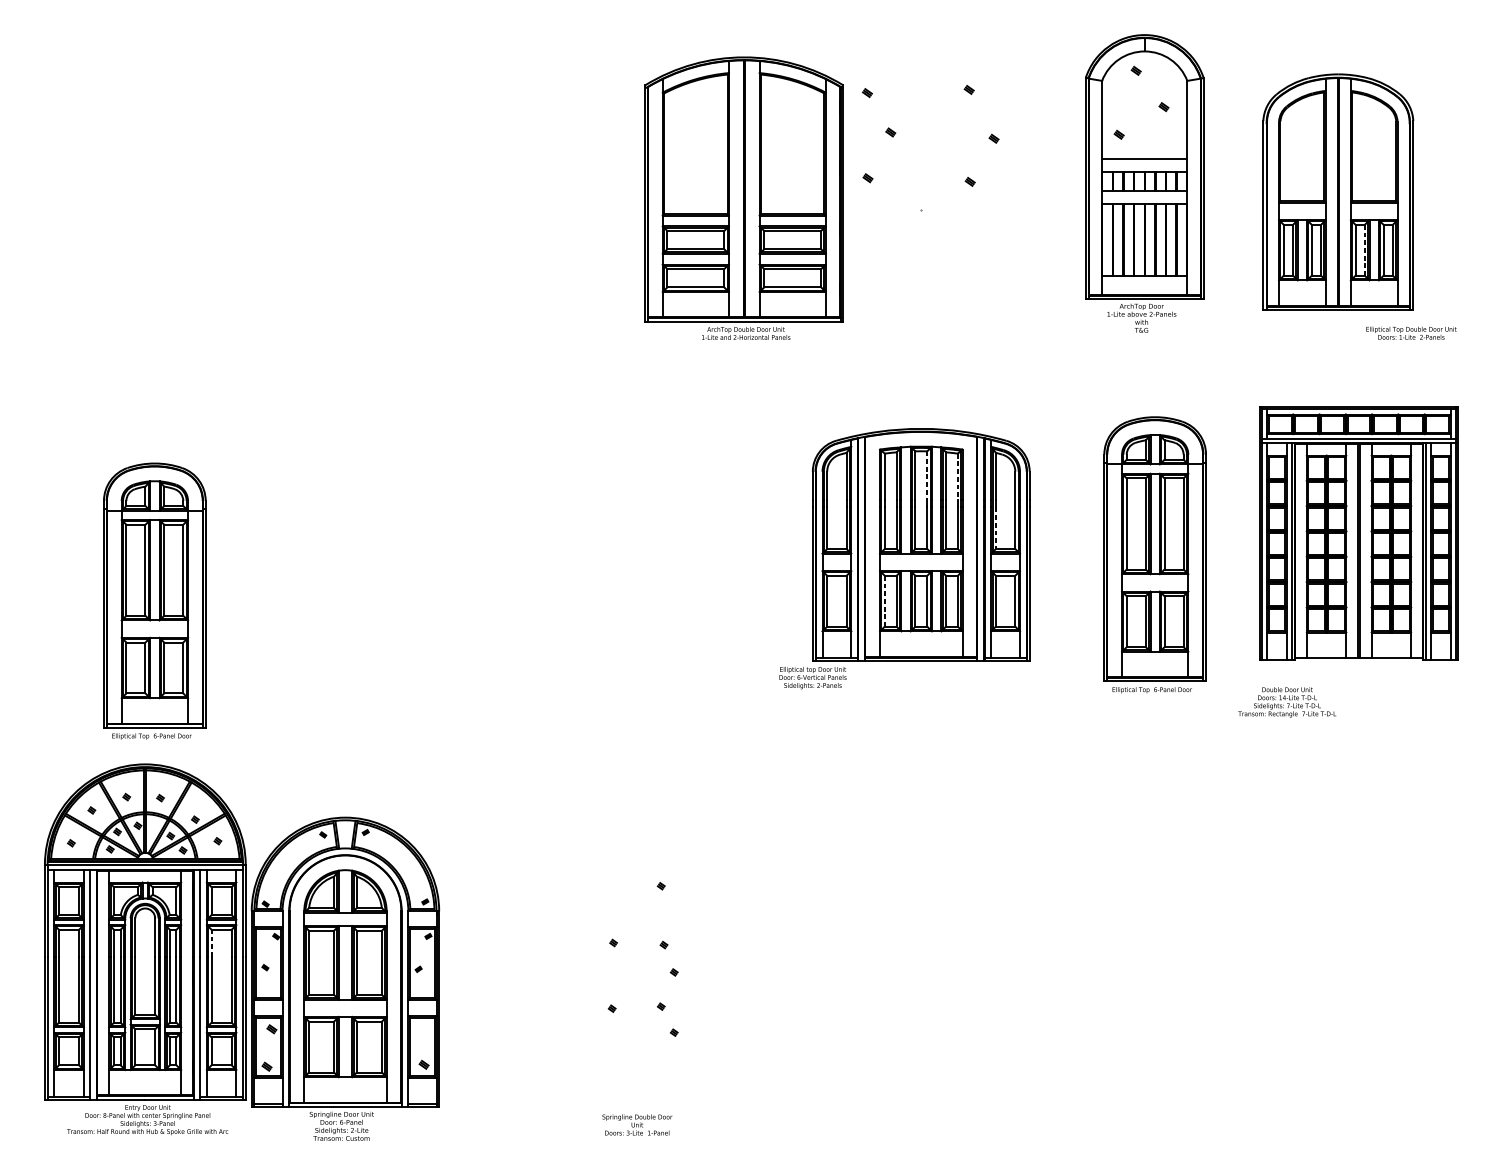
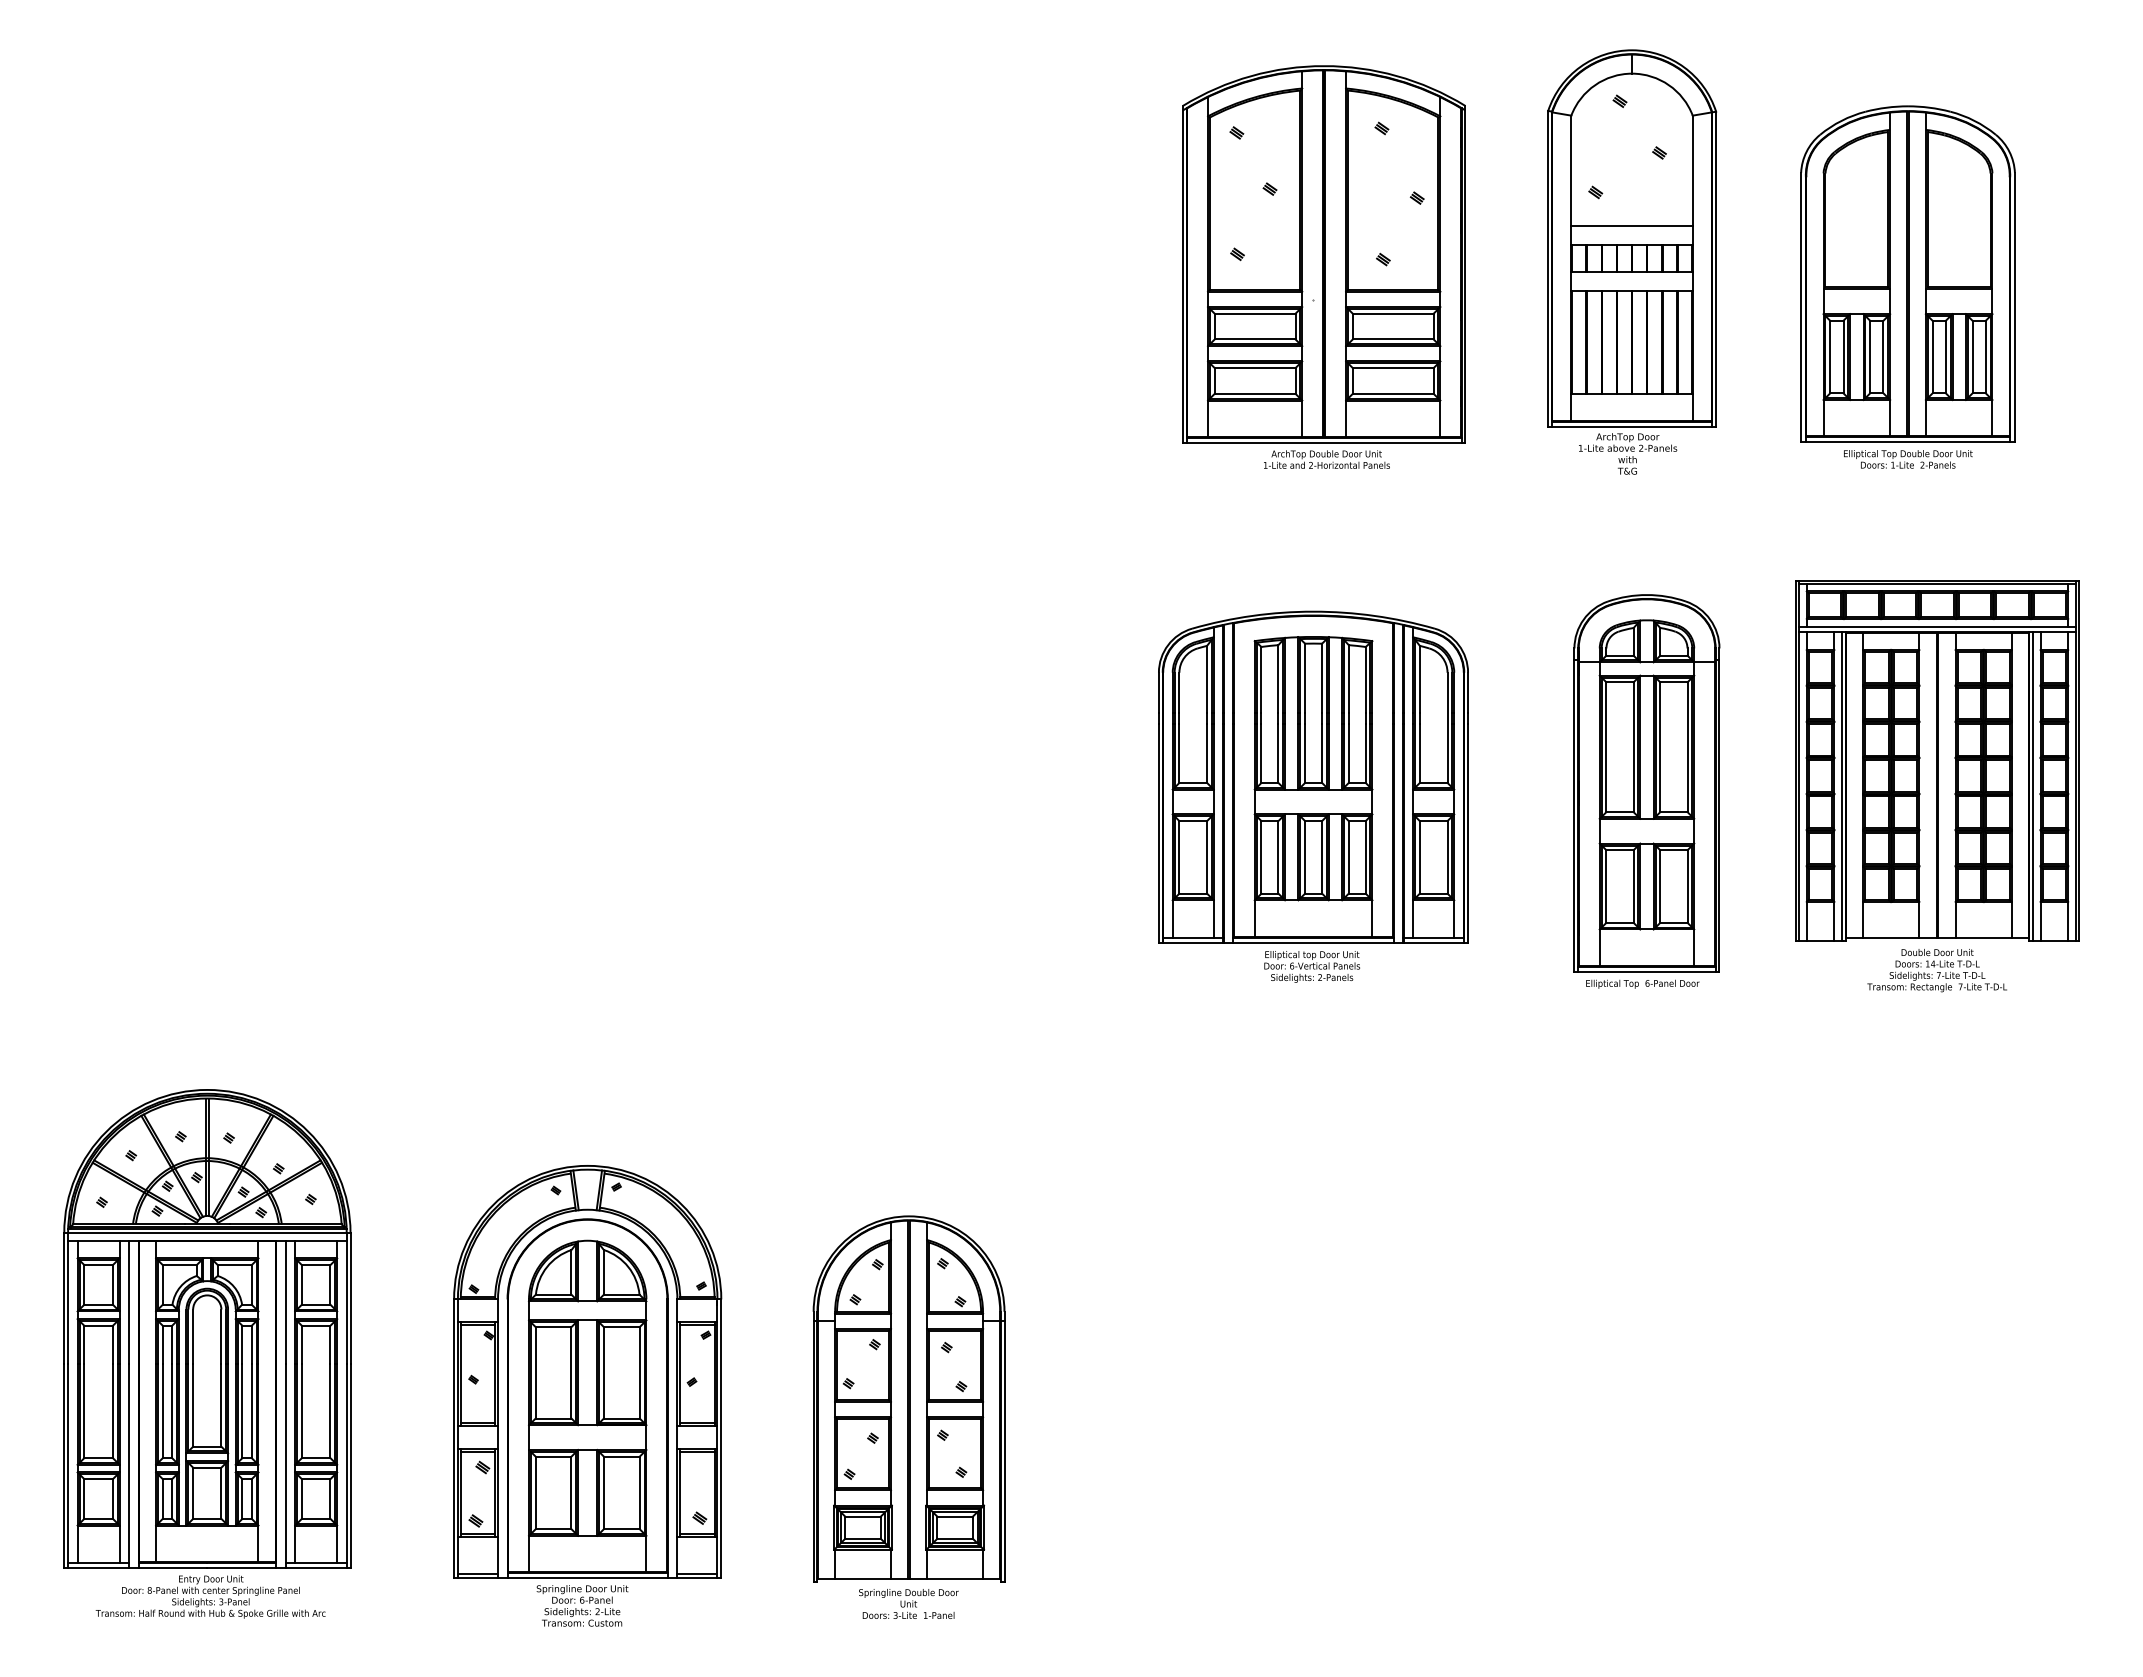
part: (743, 197) -> (1323, 266), moved
line: (1364, 250) -> (1945, 357), dashed -> solid
text: (1411, 333) -> (1908, 459), moved
line: (927, 475) -> (1322, 678), dashed -> solid
line: (957, 477) -> (1365, 680), dashed -> solid
line: (995, 528) -> (1419, 753), dashed -> solid
part: (154, 601) -> (220, 857), removed
line: (884, 601) -> (1261, 857), dashed -> solid
text: (813, 677) -> (1312, 966), moved
text: (1286, 702) -> (1936, 970), moved
line: (211, 942) -> (301, 1344), dashed -> solid
part: (345, 978) -> (587, 1395), moved
part: (637, 980) -> (908, 1398), added

